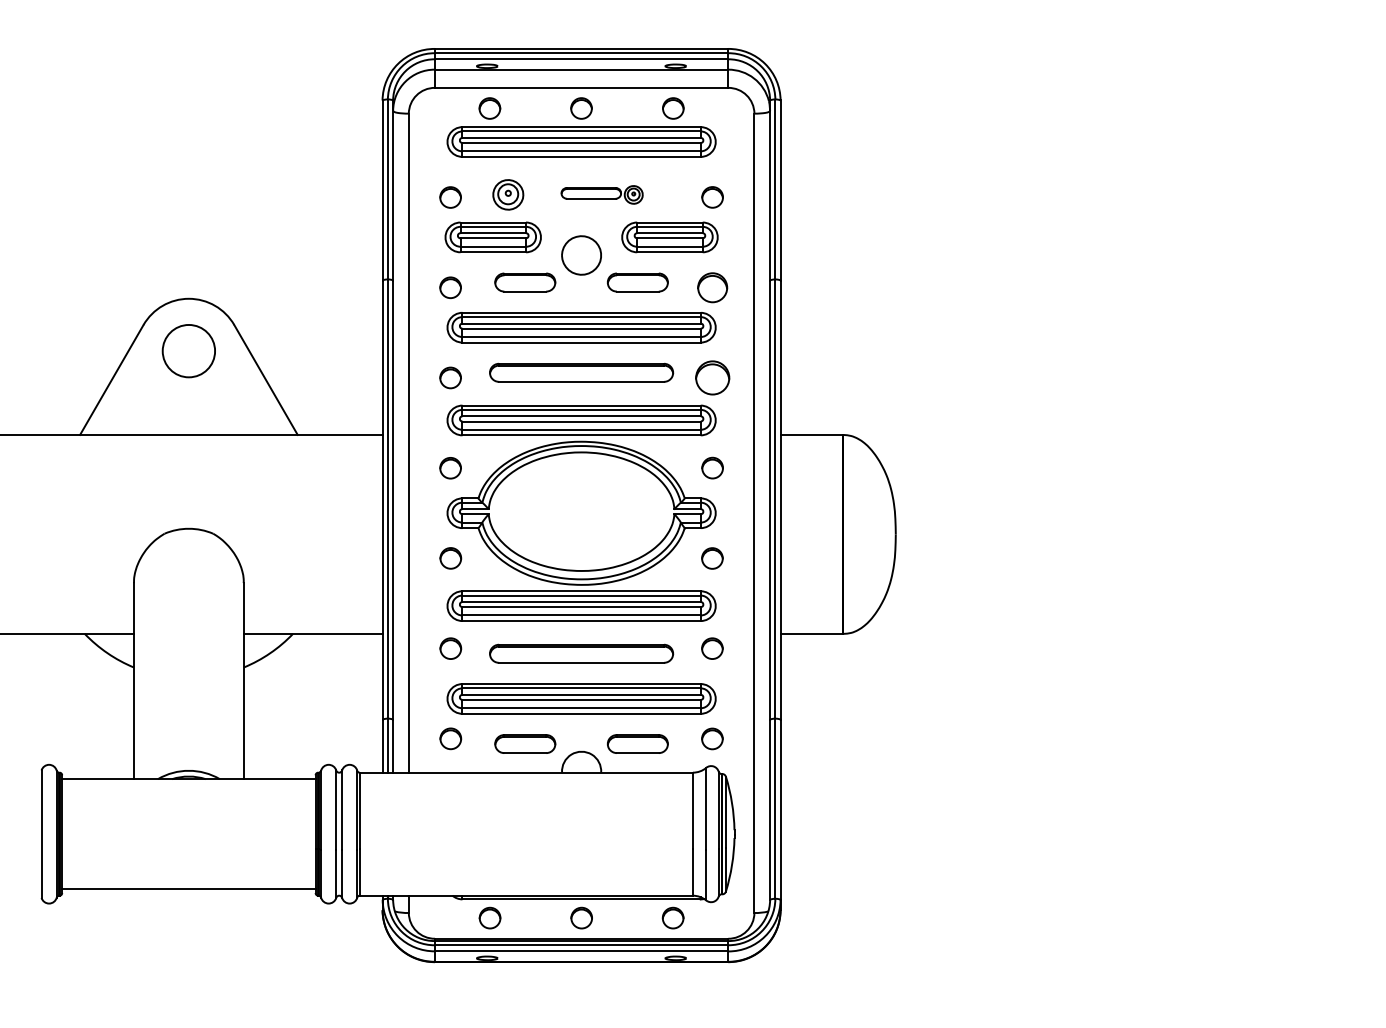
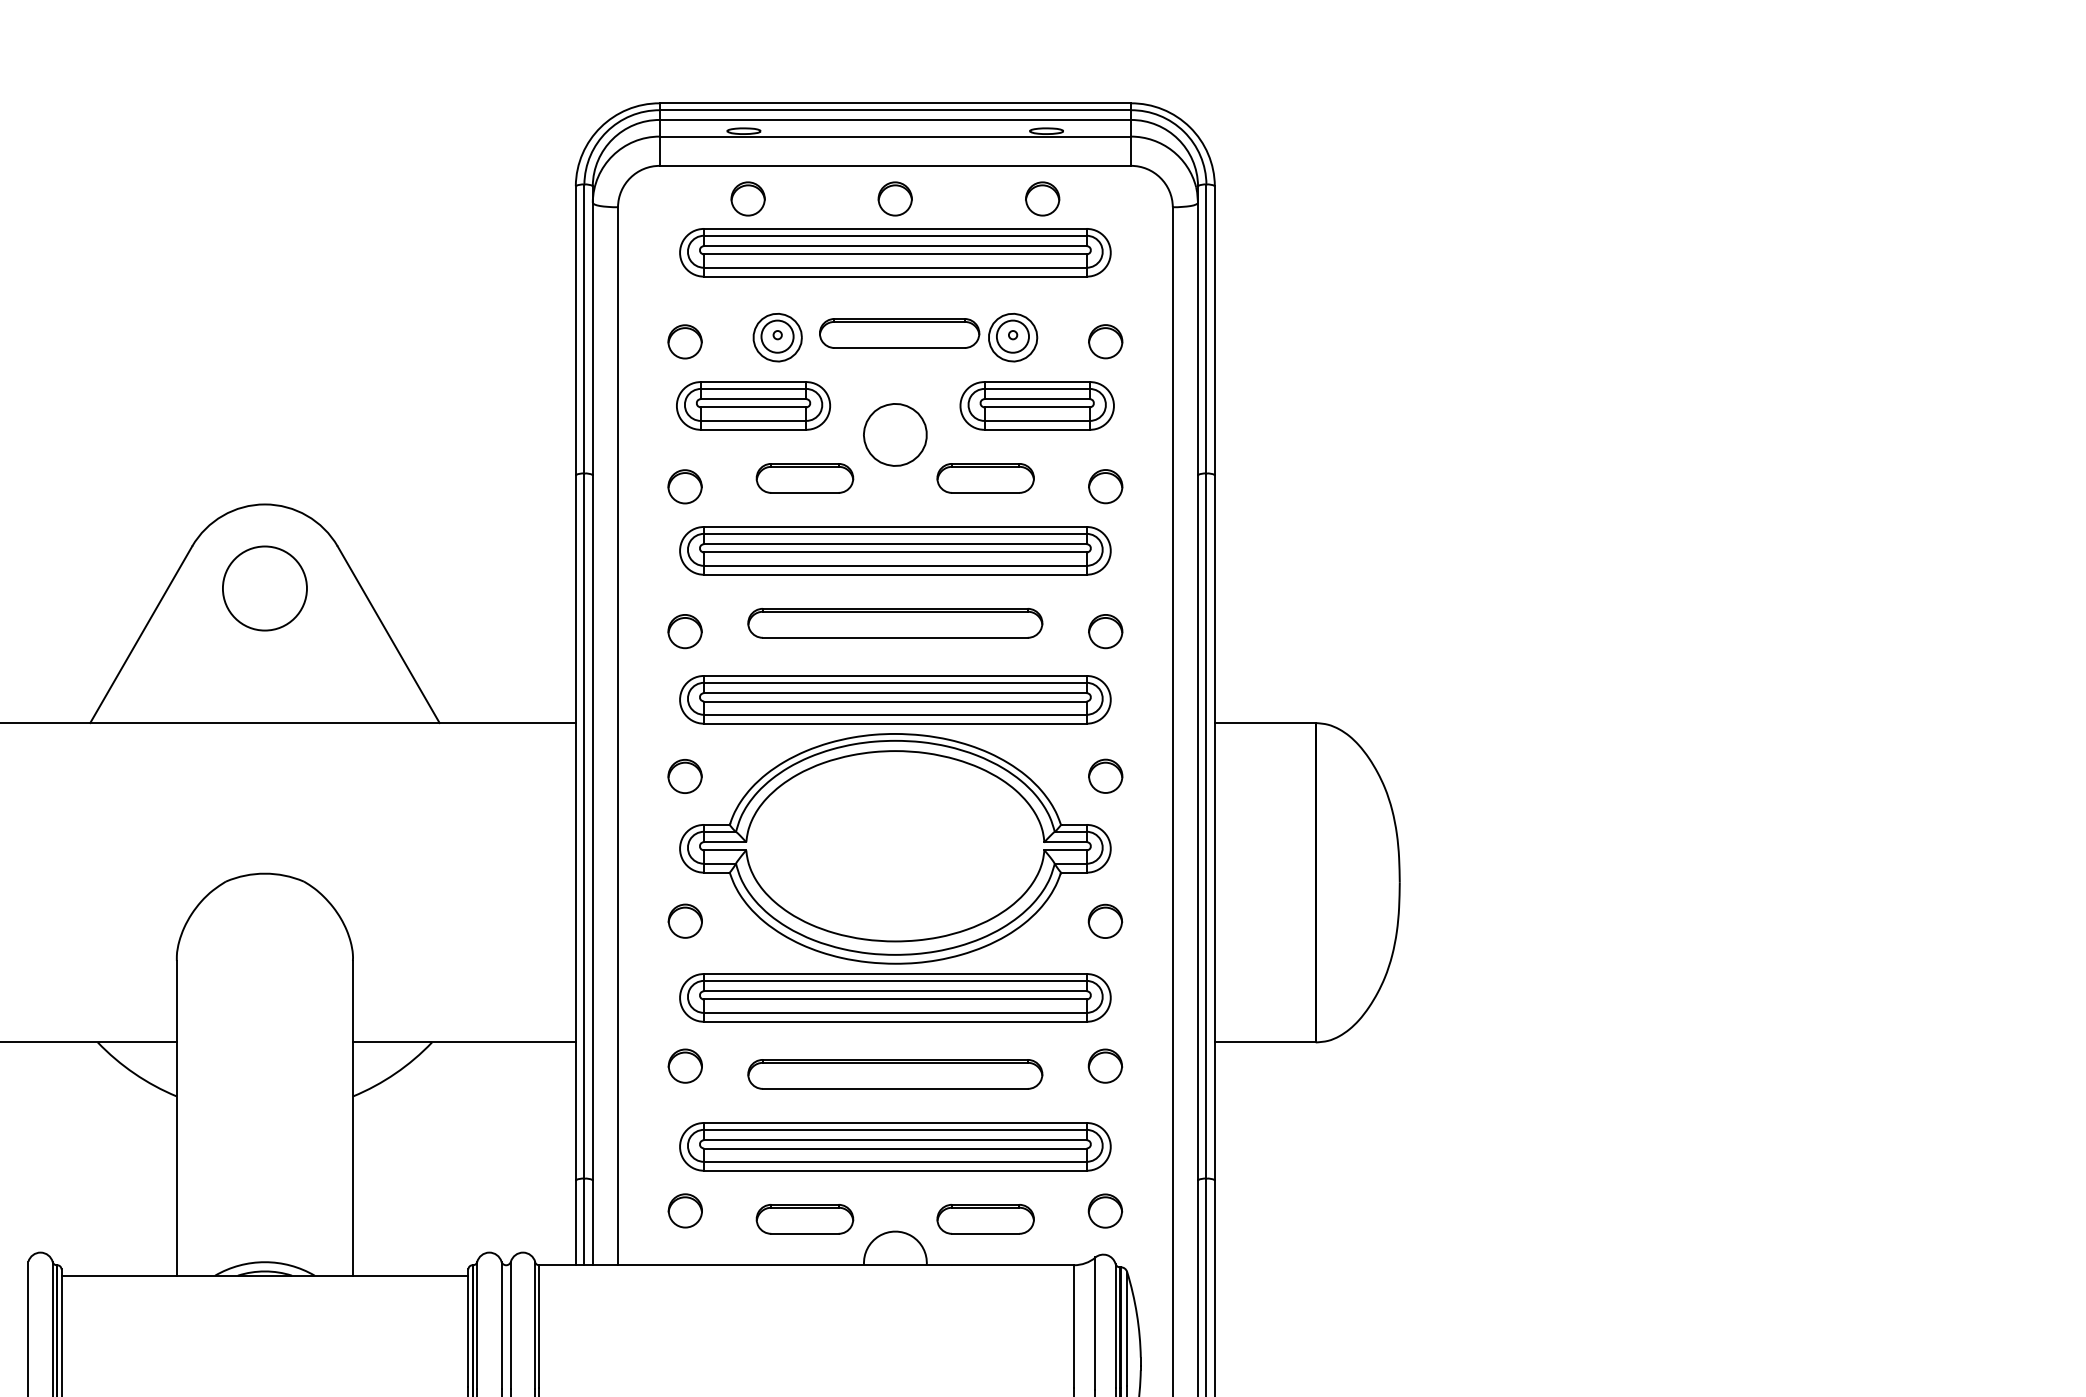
part: (601, 194) -> (927, 337), size x1.67
part: (712, 287) -> (1105, 486), size x0.71
part: (712, 377) -> (1105, 630), size x0.62

